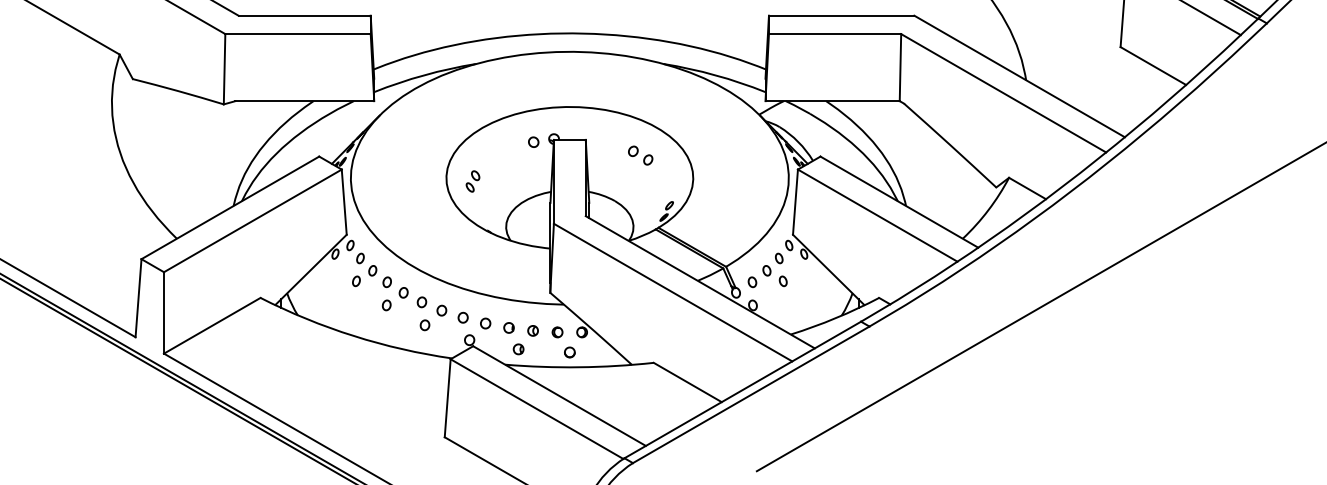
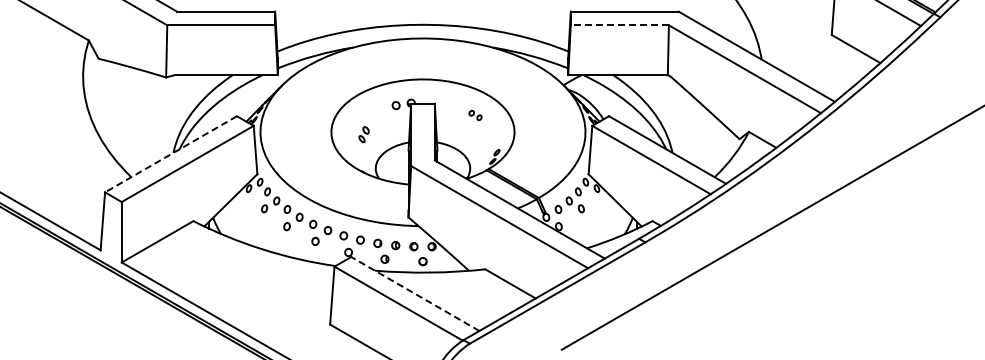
line: (834, 34) -> (619, 25), solid -> dashed
part: (640, 155) -> (475, 115), size x0.7
part: (472, 181) -> (363, 134), moved
line: (229, 208) -> (170, 154), solid -> dashed
line: (559, 395) -> (415, 293), solid -> dashed

